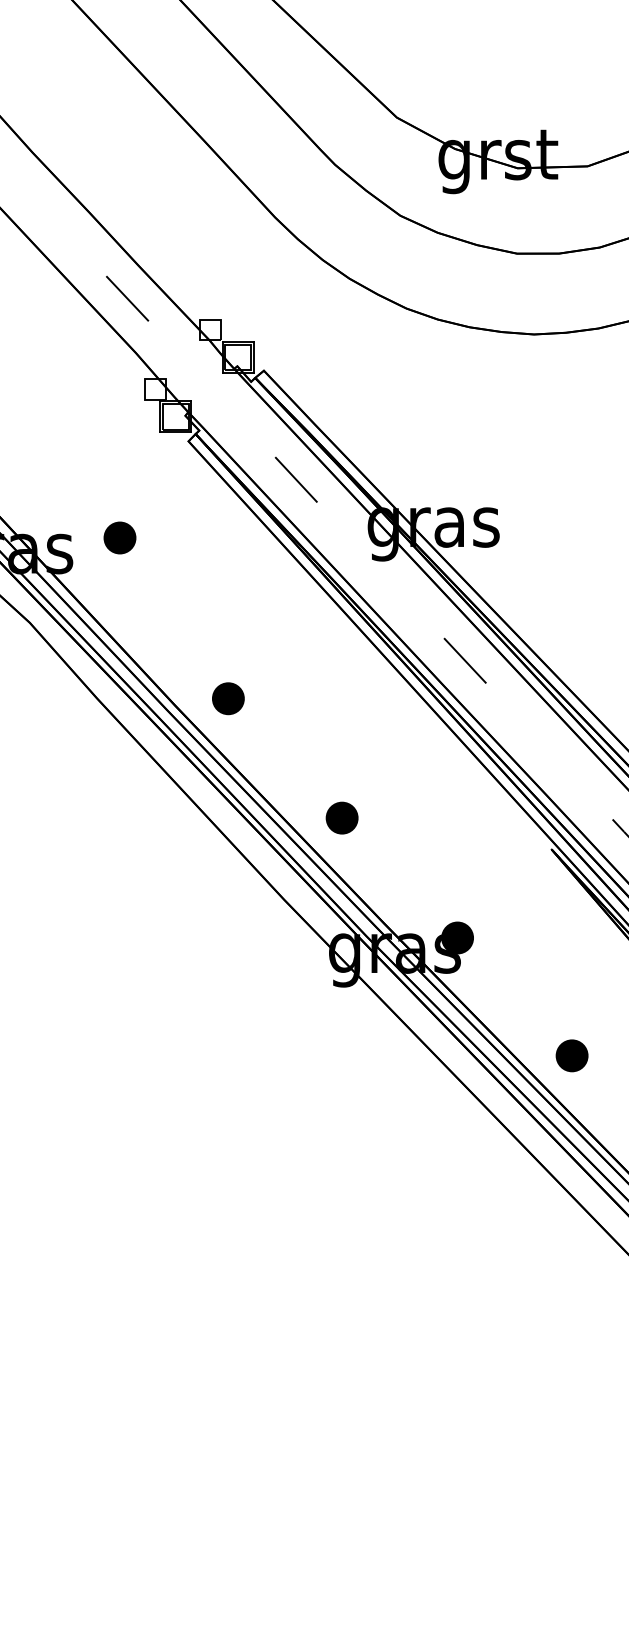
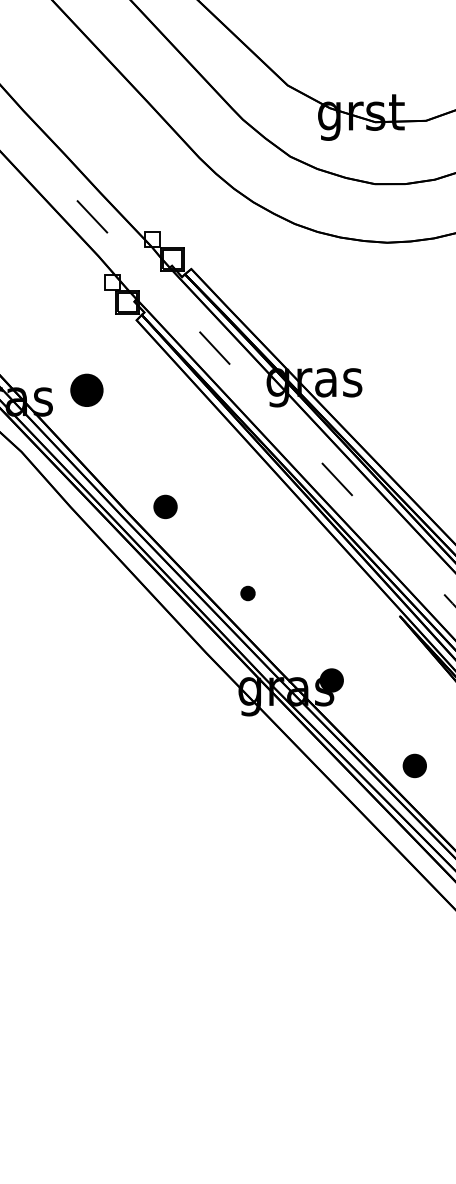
part: (119, 537) -> (86, 390), size x1.4
part: (341, 817) -> (247, 593), size x0.6

